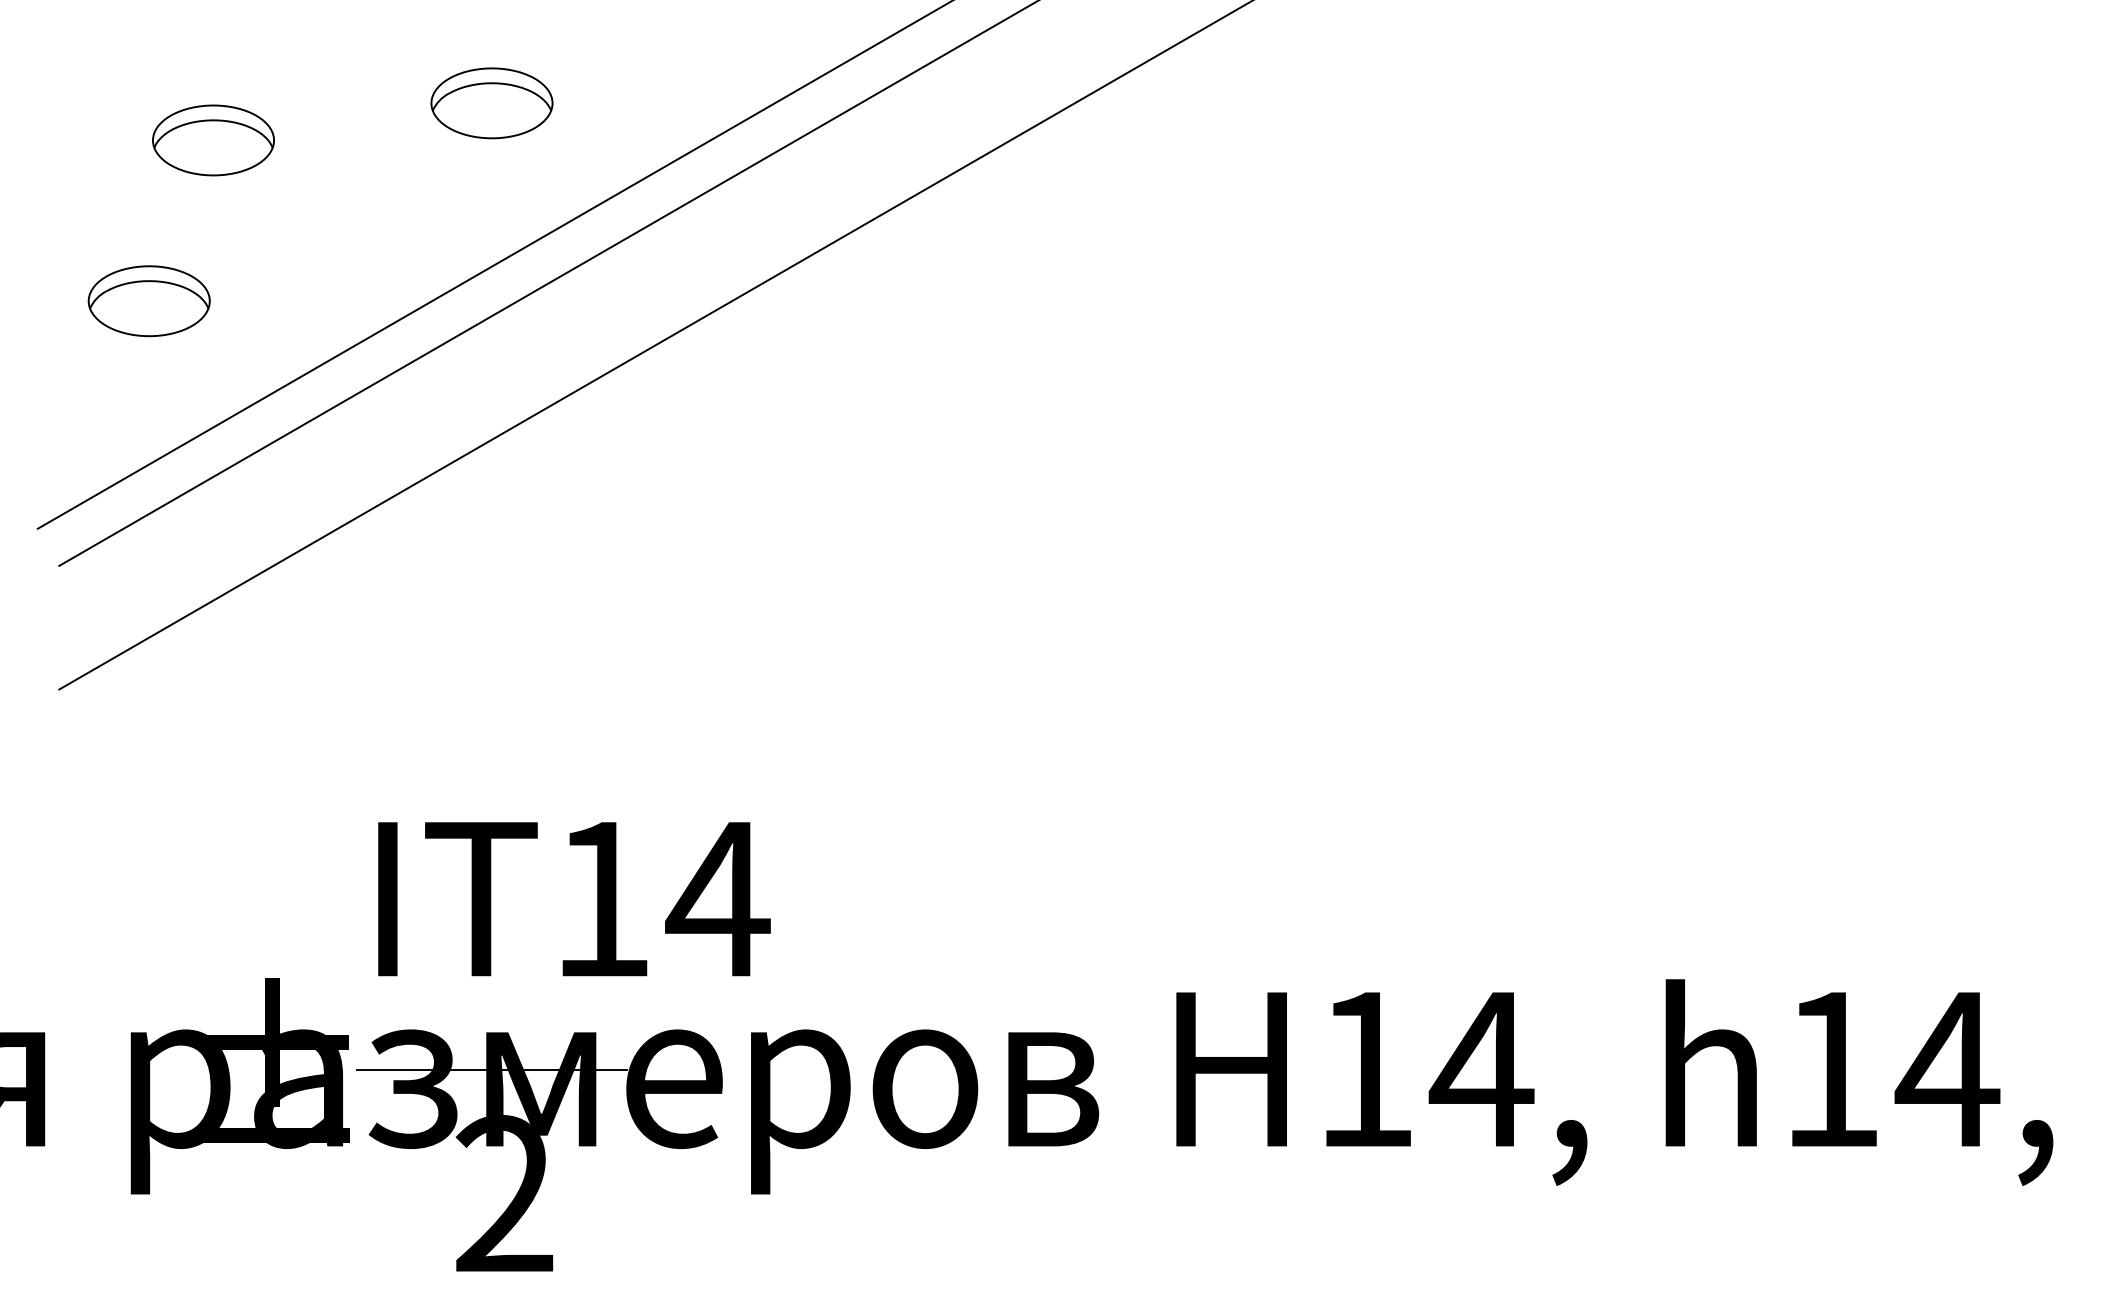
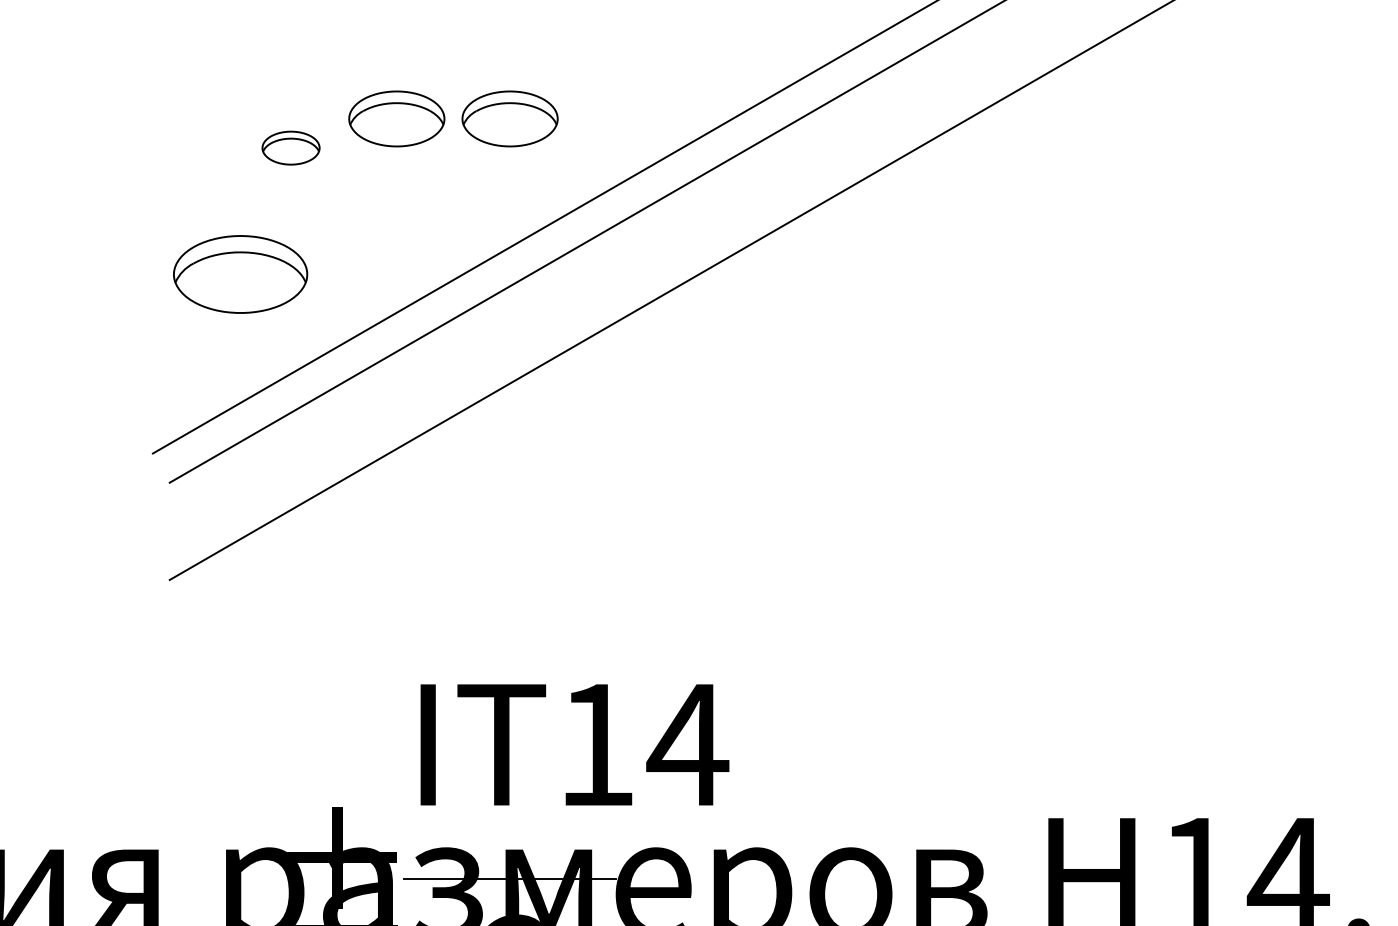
part: (347, 103) -> (396, 119), added
part: (213, 140) -> (291, 148), size x0.6
part: (148, 301) -> (239, 274), size x1.4

